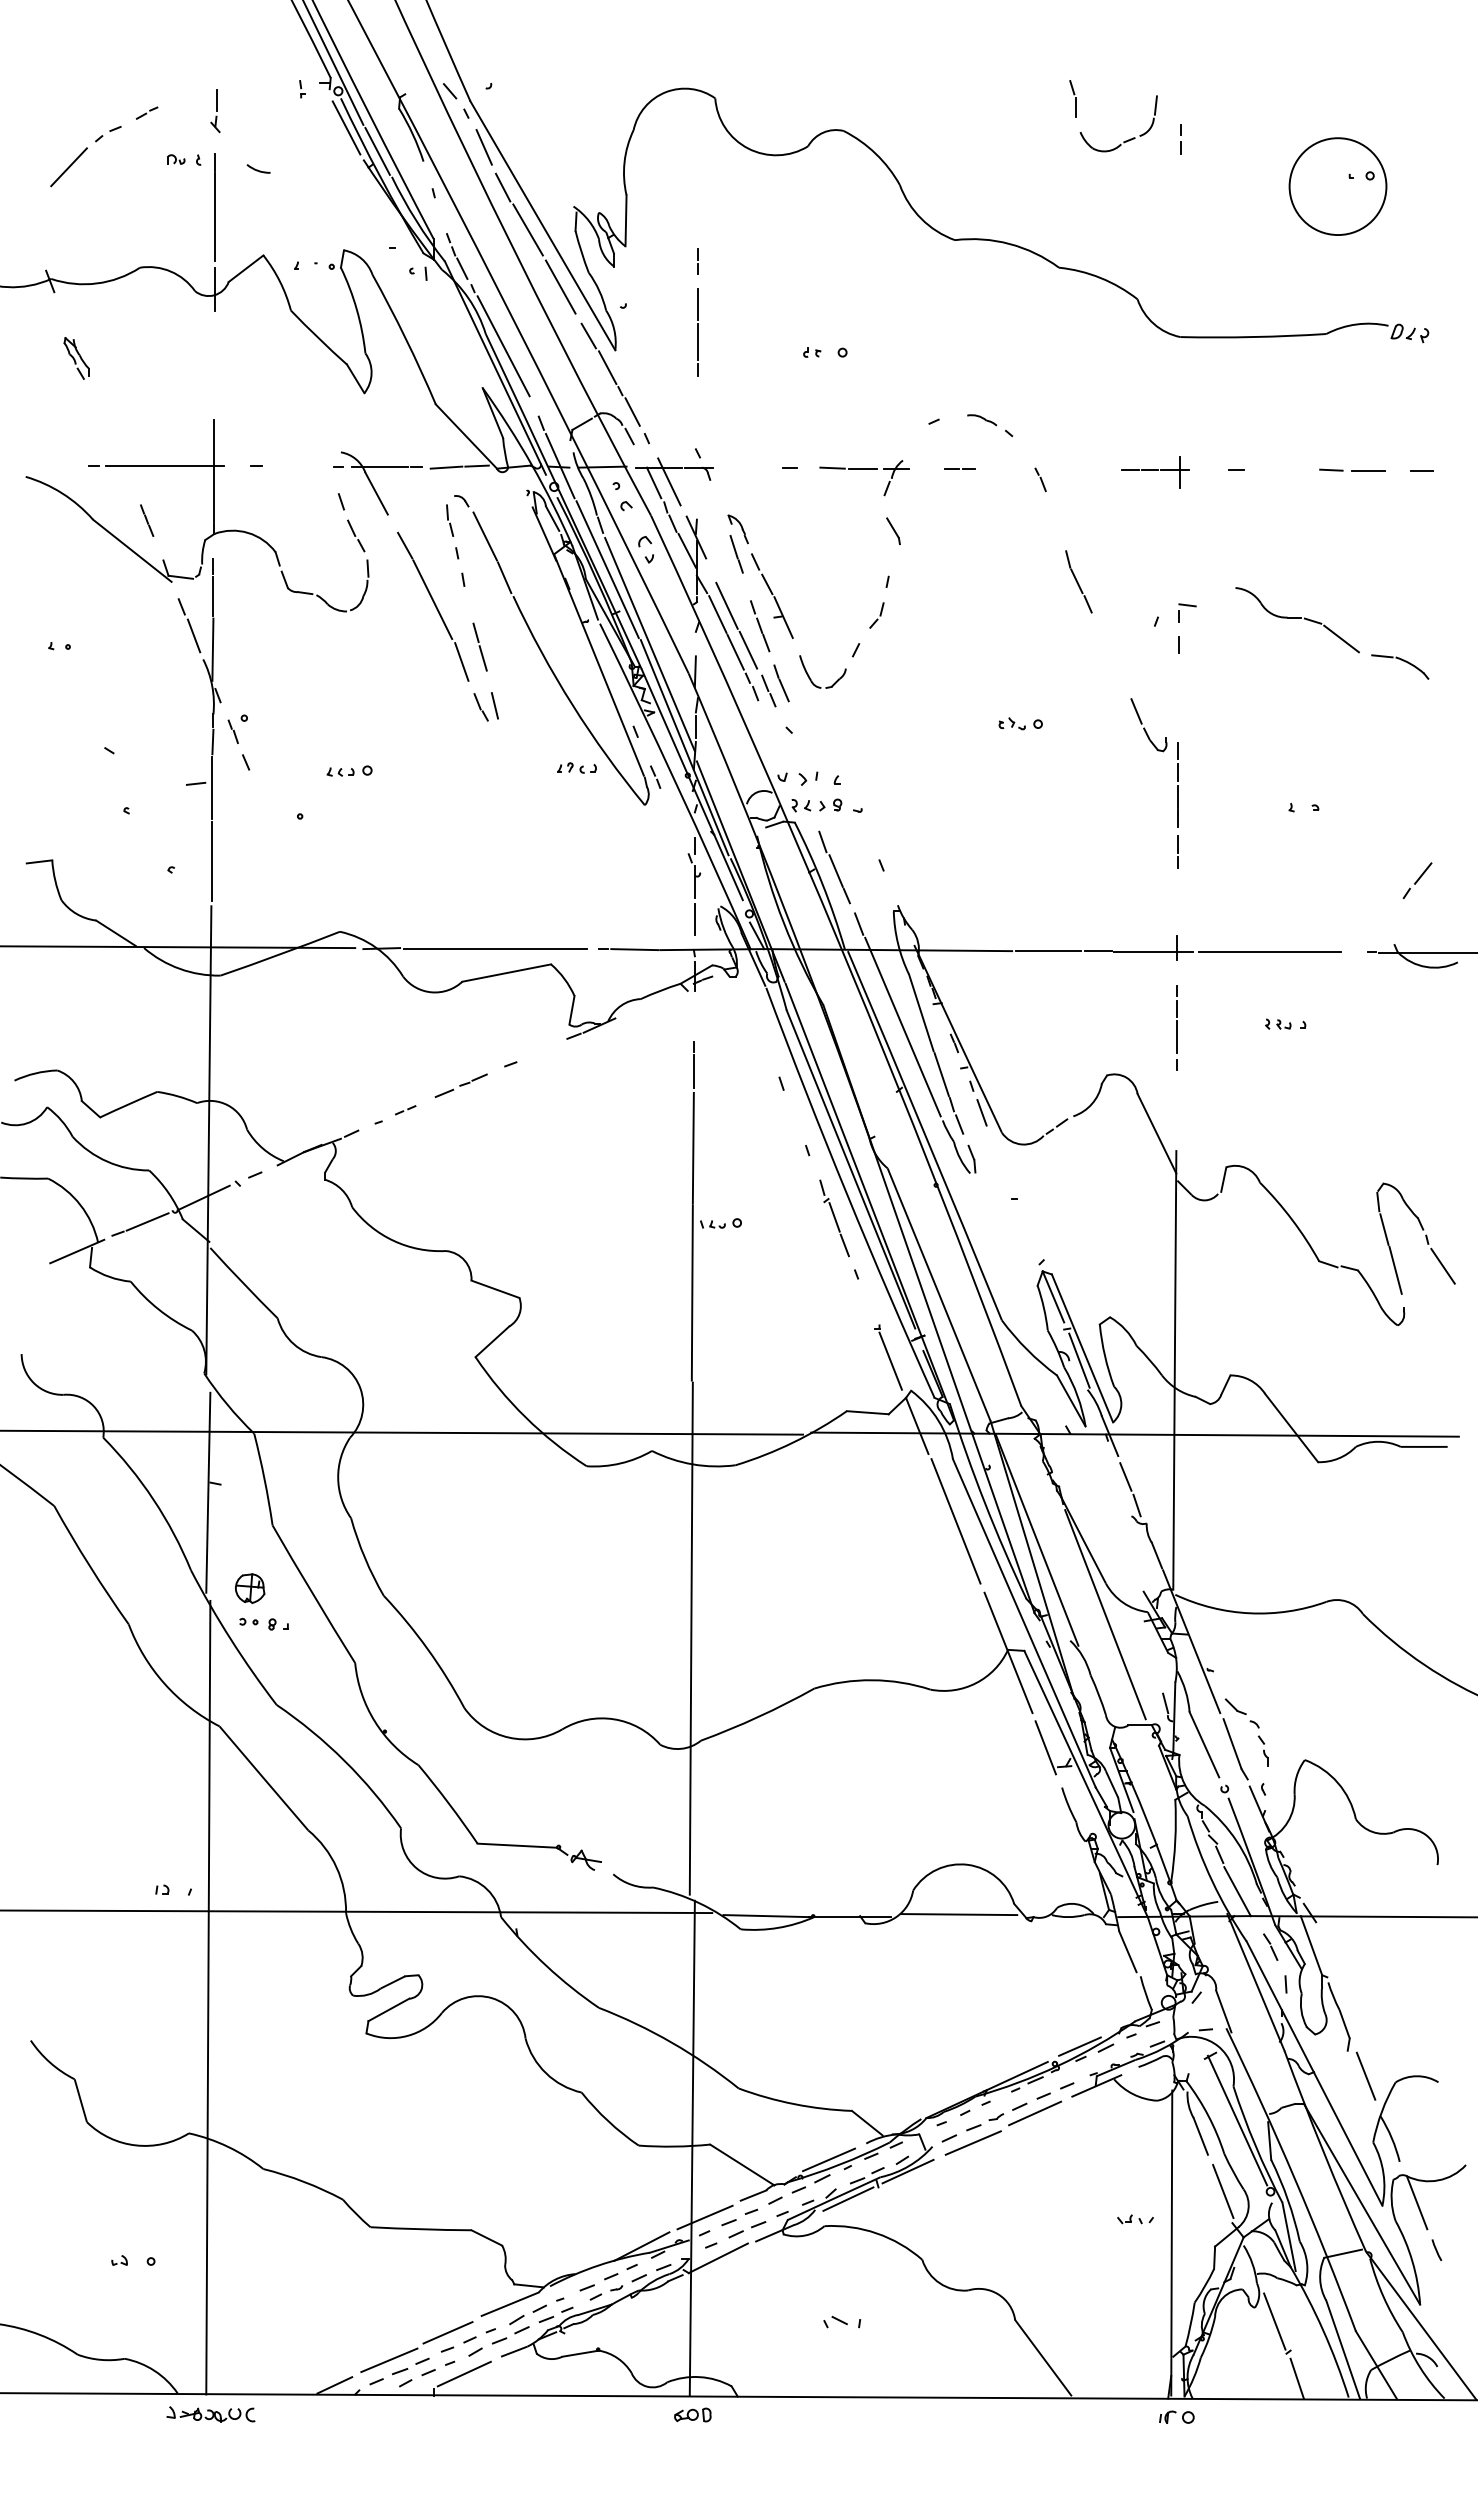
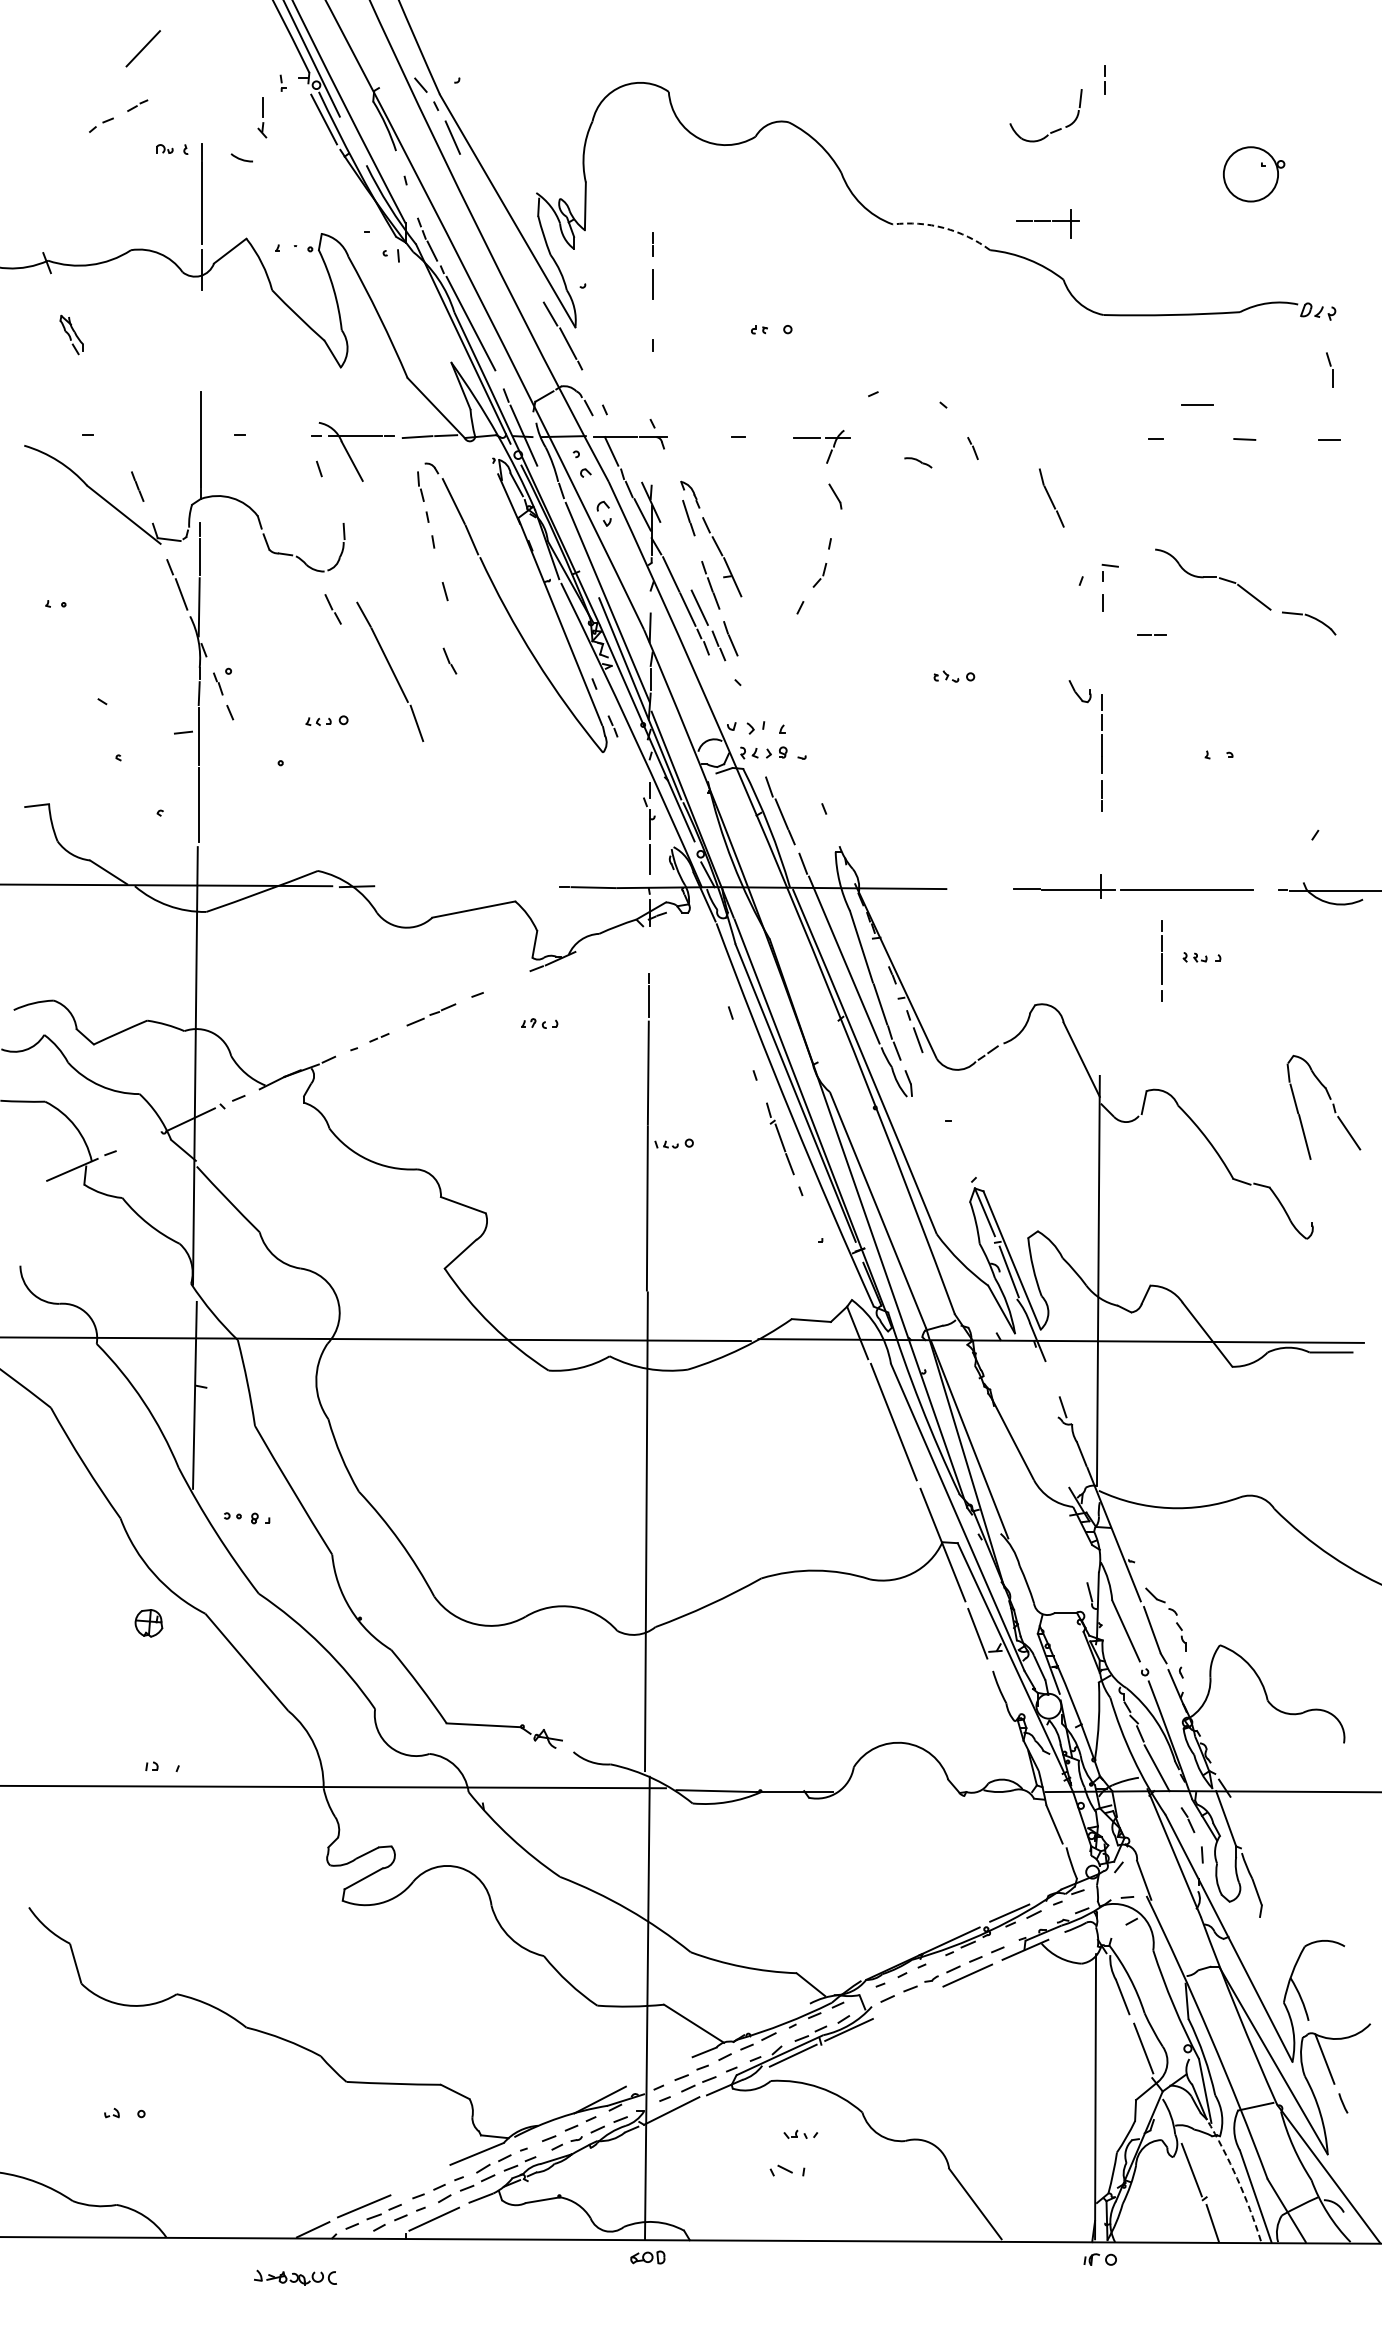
part: (1072, 98) -> (1329, 369), moved
part: (215, 111) -> (262, 118), moved
line: (1180, 141) -> (1103, 81), moved
line: (377, 150) -> (353, 140), removed
line: (68, 167) -> (142, 49), moved
circle: (1337, 186) -> (1250, 174), size x0.6
part: (535, 243) -> (500, 227), removed
arc: (1009, 243) -> (943, 227), solid -> dashed
line: (697, 341) -> (652, 319), removed
line: (632, 411) -> (591, 384), removed
part: (982, 420) -> (918, 463), moved
line: (164, 465) -> (153, 435), removed
line: (832, 467) -> (778, 436), removed
line: (959, 468) -> (1151, 635), moved
line: (1368, 470) -> (1197, 405), moved
part: (1155, 472) -> (1047, 223), moved
line: (669, 481) -> (626, 450), removed
line: (355, 535) -> (332, 608), moved
line: (607, 569) -> (568, 532), removed
part: (1078, 581) -> (1051, 497), moved
line: (726, 605) -> (679, 565), removed
part: (433, 606) -> (390, 671), moved
line: (482, 658) -> (451, 615), removed
part: (810, 677) -> (757, 633), removed
line: (494, 705) -> (462, 659), removed
line: (1136, 711) -> (1062, 665), removed
part: (576, 767) -> (539, 1023), moved
line: (1423, 873) -> (1330, 816), removed
line: (495, 949) -> (463, 887), removed
line: (1048, 951) -> (980, 889), removed
line: (1176, 1027) -> (1160, 960), moved
line: (147, 1221) -> (138, 1141), removed
part: (1425, 1237) -> (1332, 1106), moved
line: (890, 1360) -> (832, 1271), removed
line: (1125, 1476) -> (1052, 1380), removed
part: (250, 1588) -> (149, 1623), moved
line: (1105, 1614) -> (1033, 1509), removed
line: (958, 1914) -> (896, 1789), removed
line: (208, 1997) -> (195, 1867), removed
line: (1365, 2075) -> (1276, 1940), removed
line: (1237, 2120) -> (1156, 1982), removed
line: (972, 2142) -> (909, 2002), removed
line: (829, 2159) -> (775, 2018), removed
line: (704, 2217) -> (658, 2072), removed
part: (1135, 2219) -> (800, 2134), moved
arc: (1323, 2330) -> (1237, 2178), solid -> dashed
line: (447, 2332) -> (418, 2180), removed
part: (210, 2414) -> (295, 2277), moved

